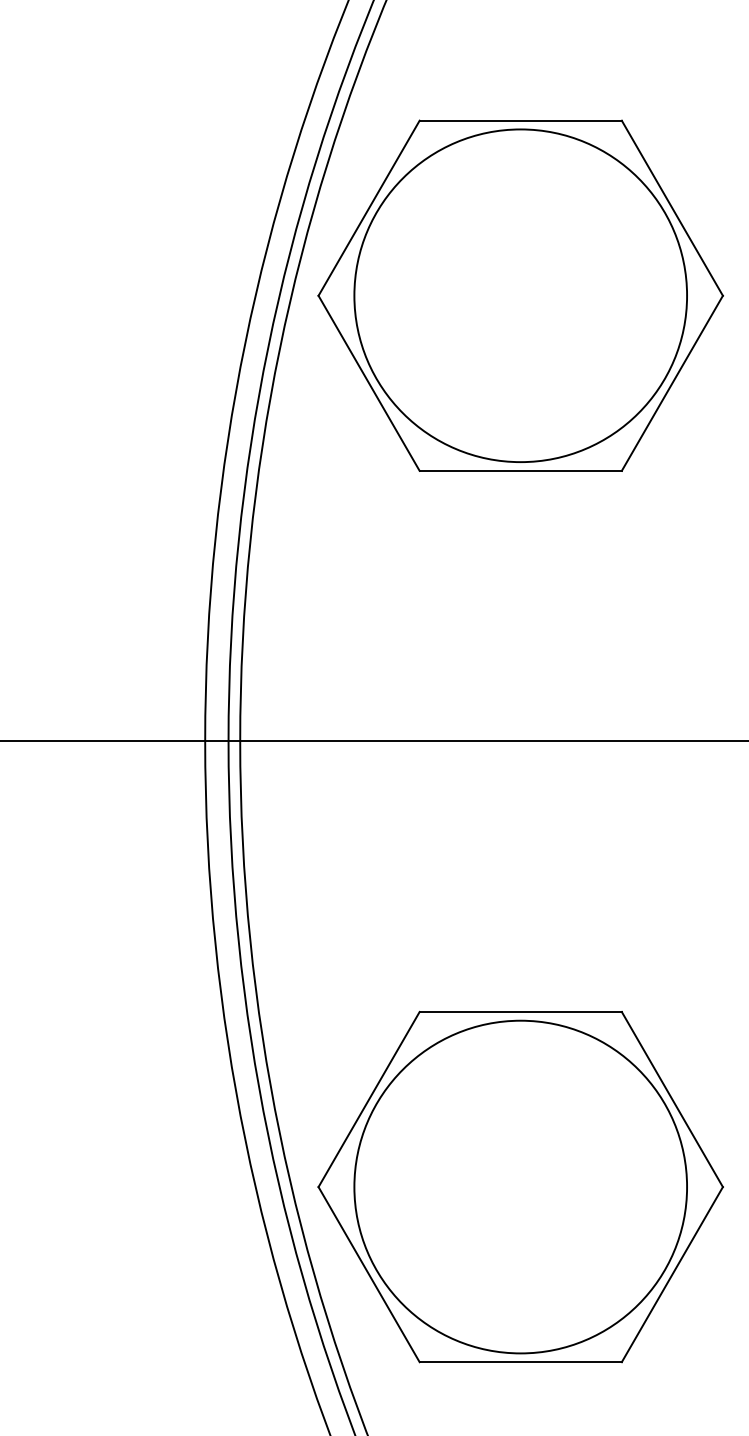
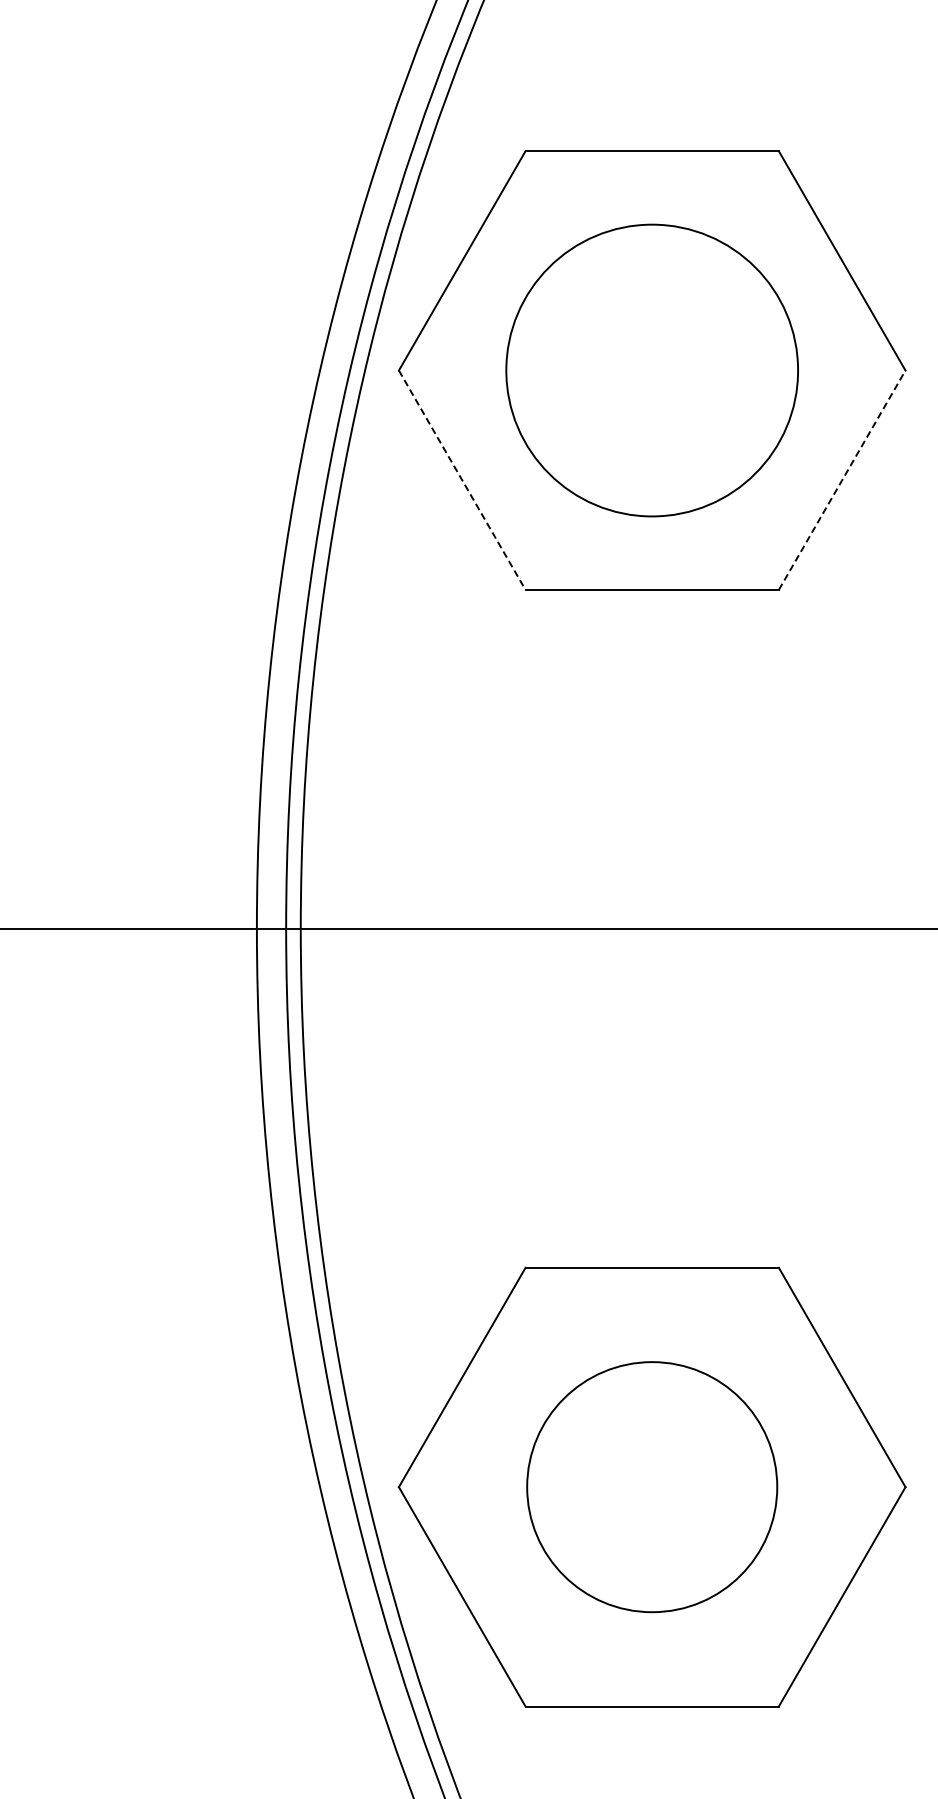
circle: (520, 295) -> (651, 370), size x0.7
line: (369, 383) -> (462, 480), solid -> dashed
line: (672, 383) -> (842, 480), solid -> dashed
circle: (520, 1186) -> (651, 1486), size x0.6

